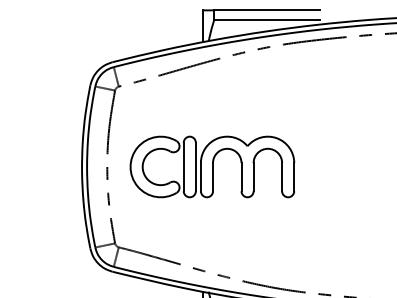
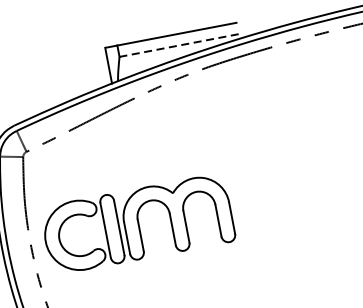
line: (267, 20) -> (179, 45), solid -> dashed
part: (212, 166) -> (137, 223), moved

